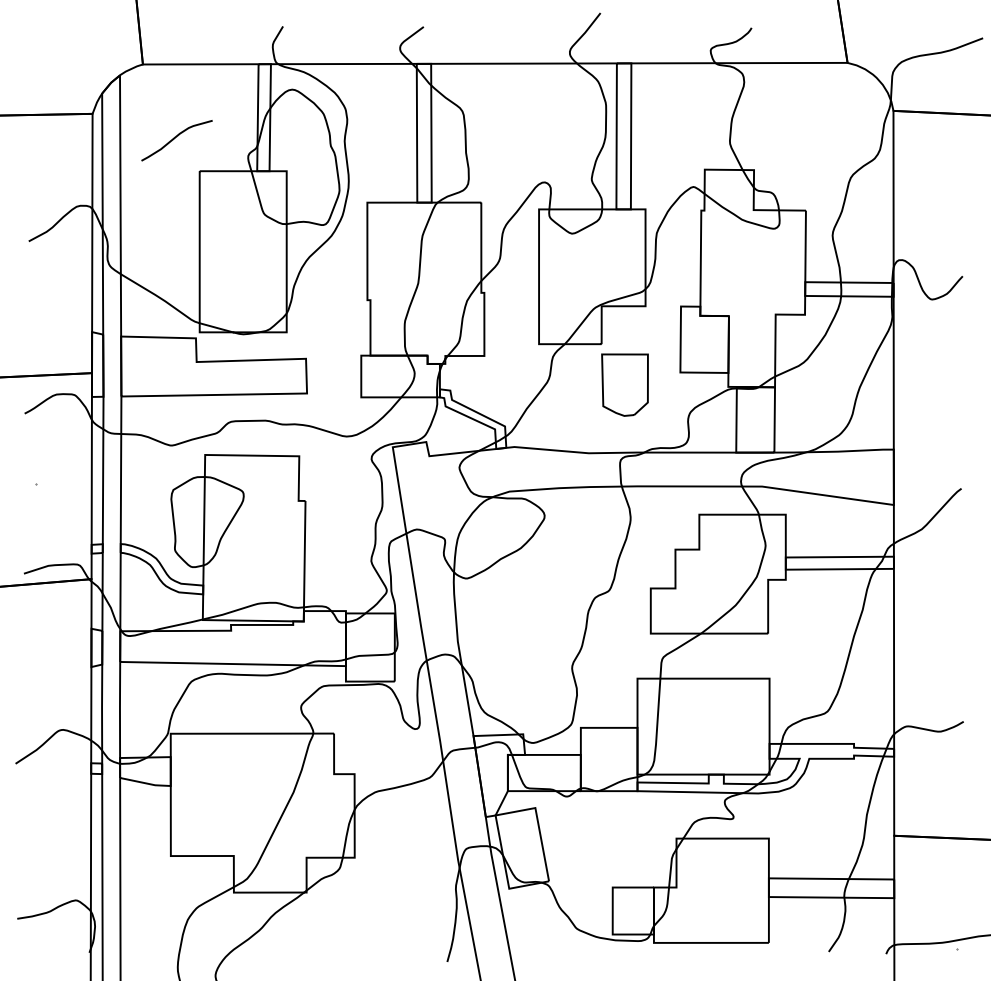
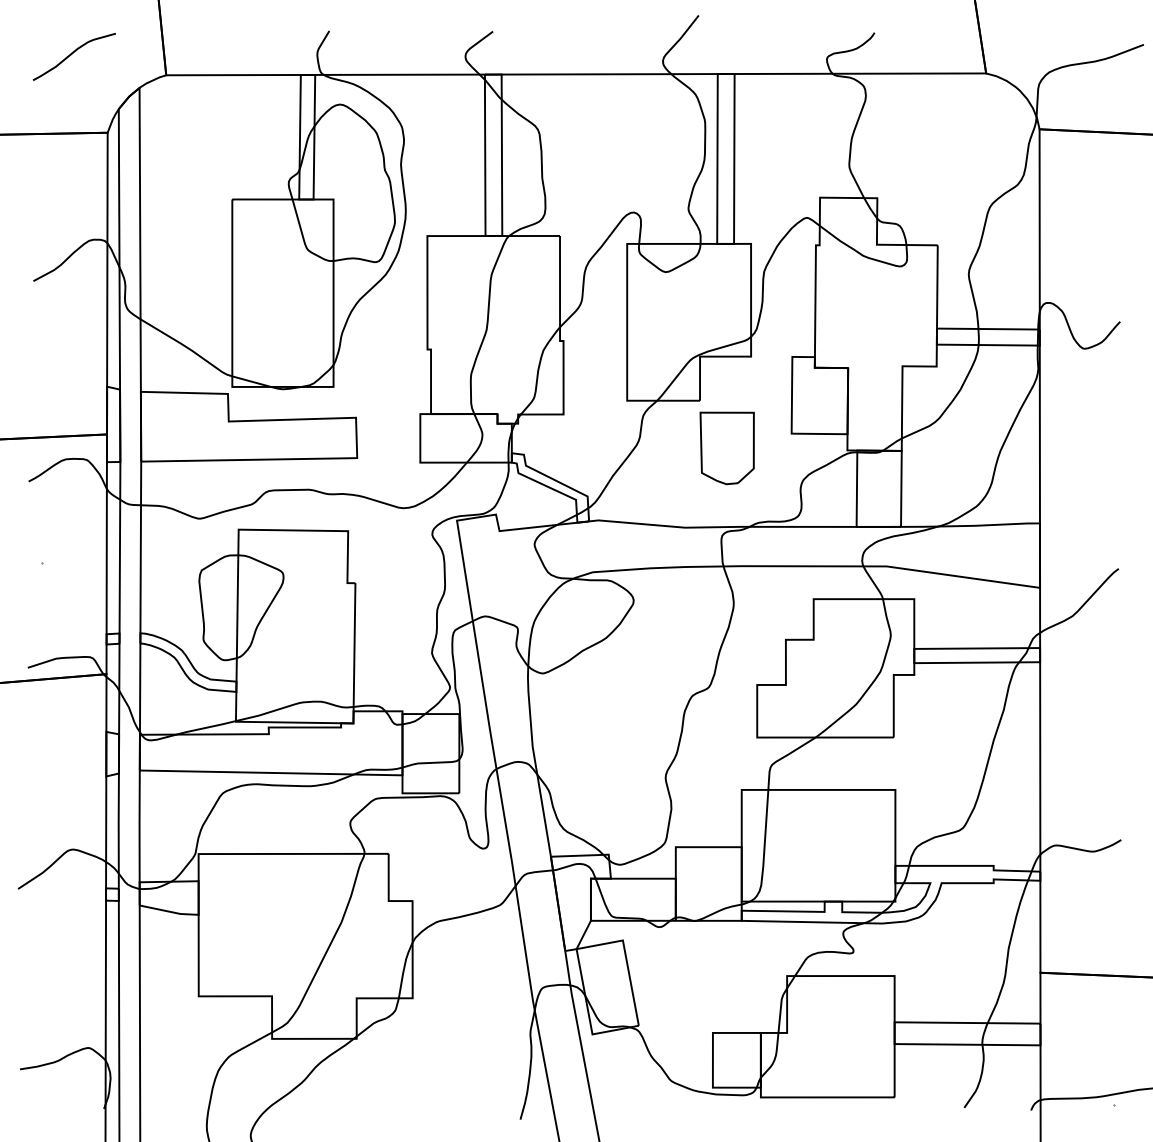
curve: (175, 138) -> (72, 54), moved

